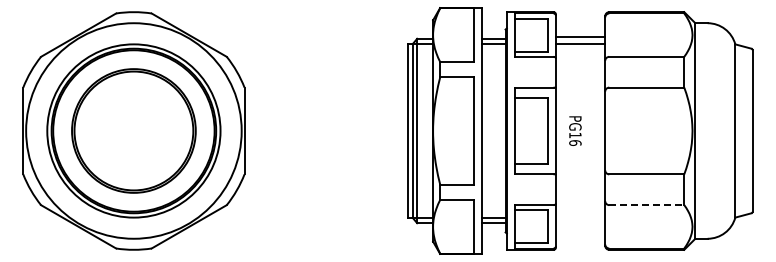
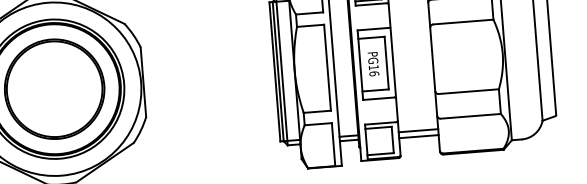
text: (575, 130) -> (373, 63), moved
line: (647, 205) -> (471, 116), dashed -> solid
line: (580, 217) -> (418, 130), added
line: (580, 225) -> (418, 136), added

